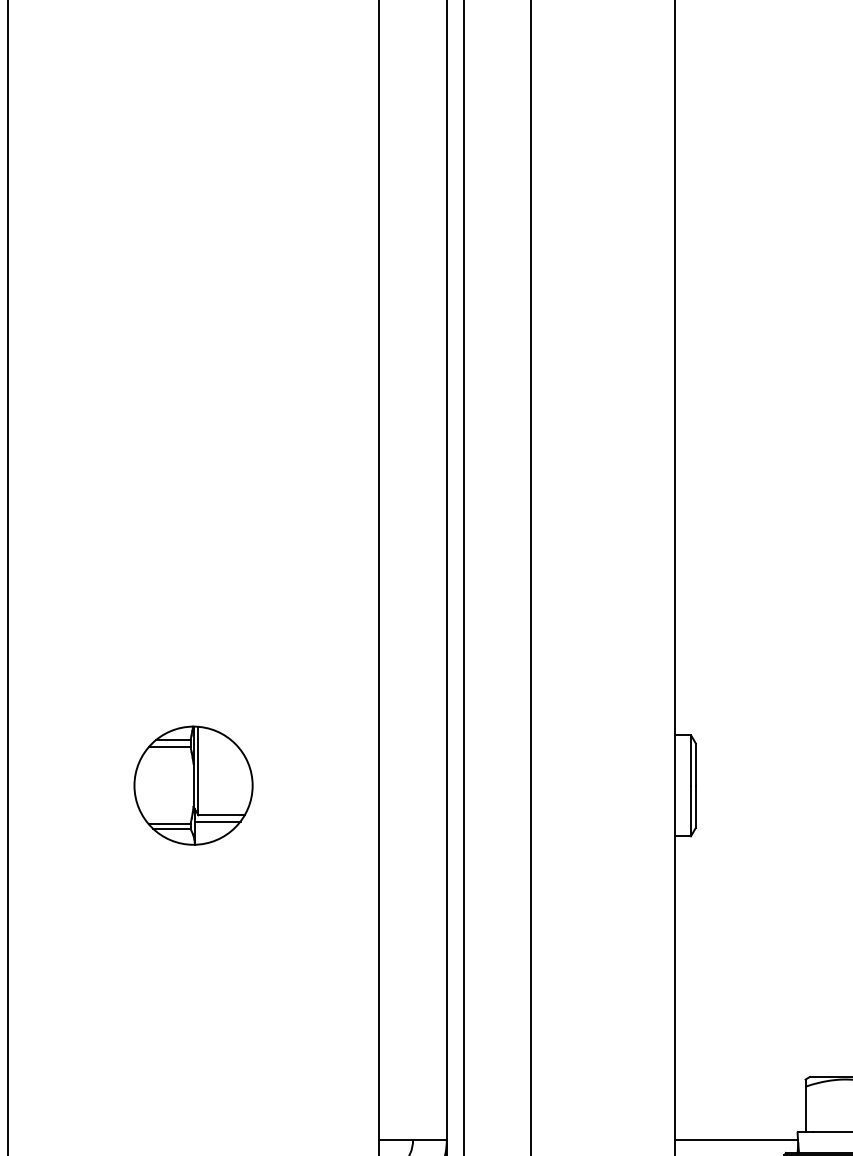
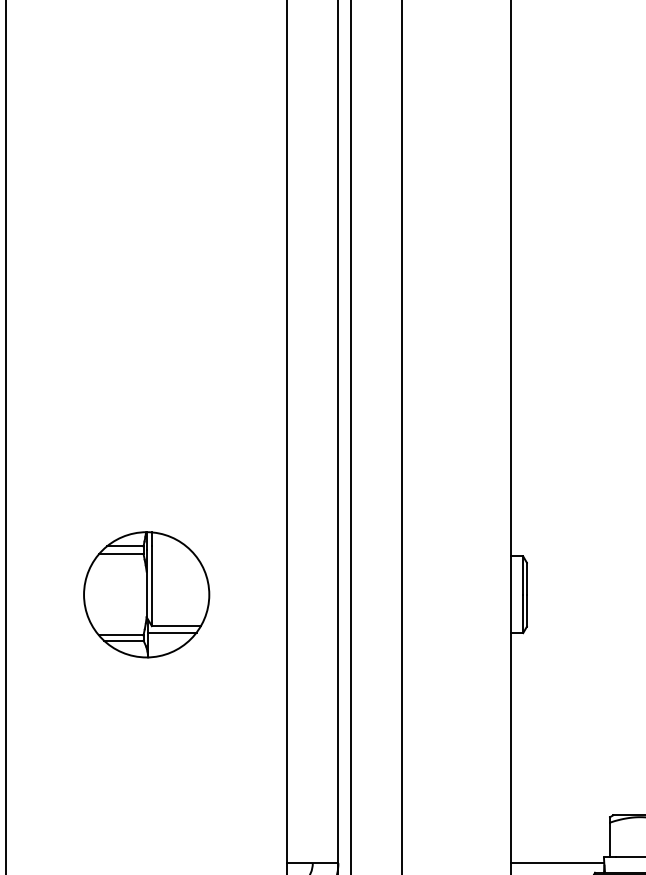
part: (193, 785) -> (146, 594), size x1.4

